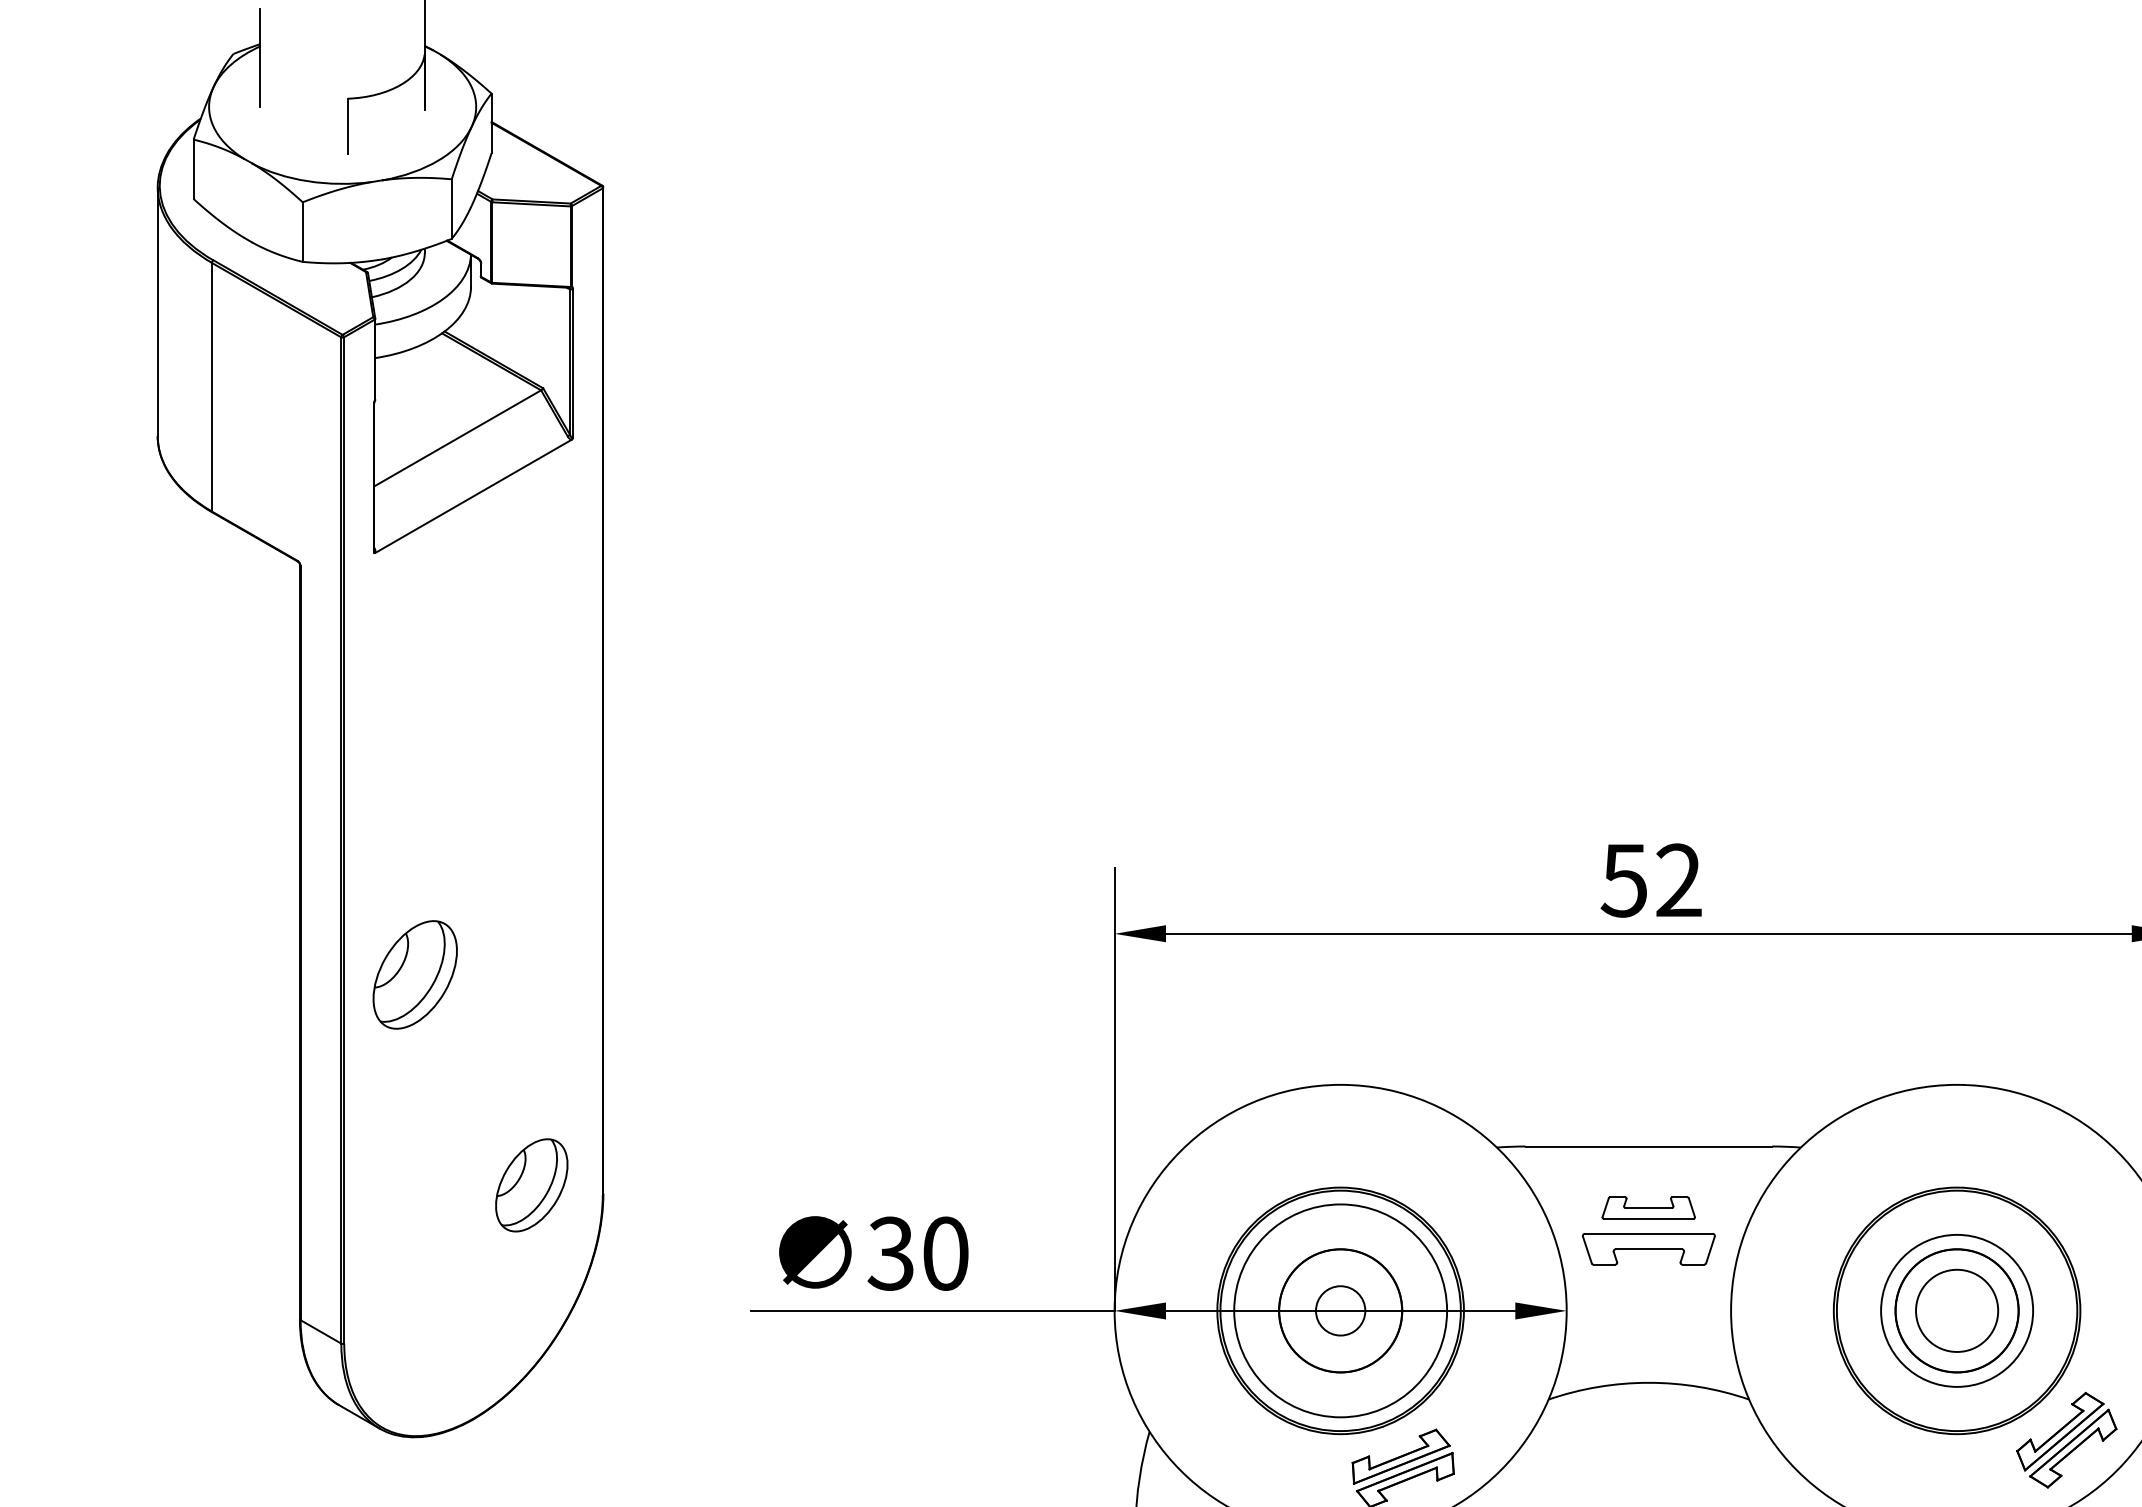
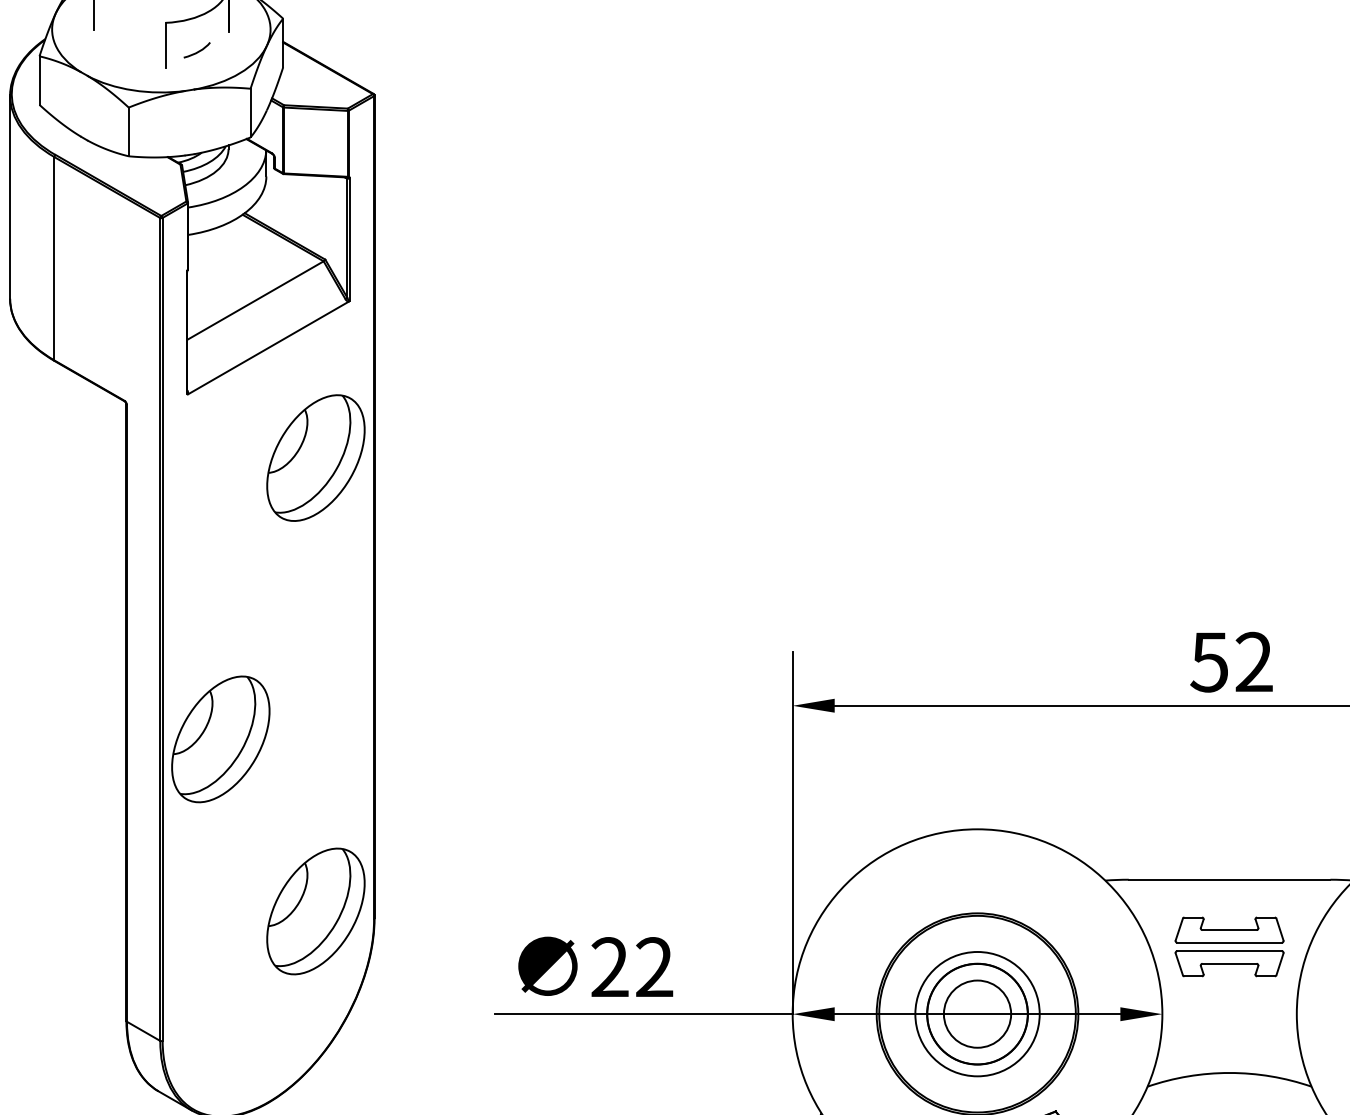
curve: (387, 133) -> (198, 51), added
part: (531, 630) -> (315, 457), added
part: (414, 974) -> (220, 739), size x1.43
part: (531, 1185) -> (315, 911), size x1.67
part: (1648, 1207) -> (1229, 929), size x1.43
text: (917, 1253) -> (631, 967), 30 -> 22
circle: (1340, 1310) -> (977, 1013), size x0.71
circle: (1340, 1310) -> (977, 1013), size x1.67

